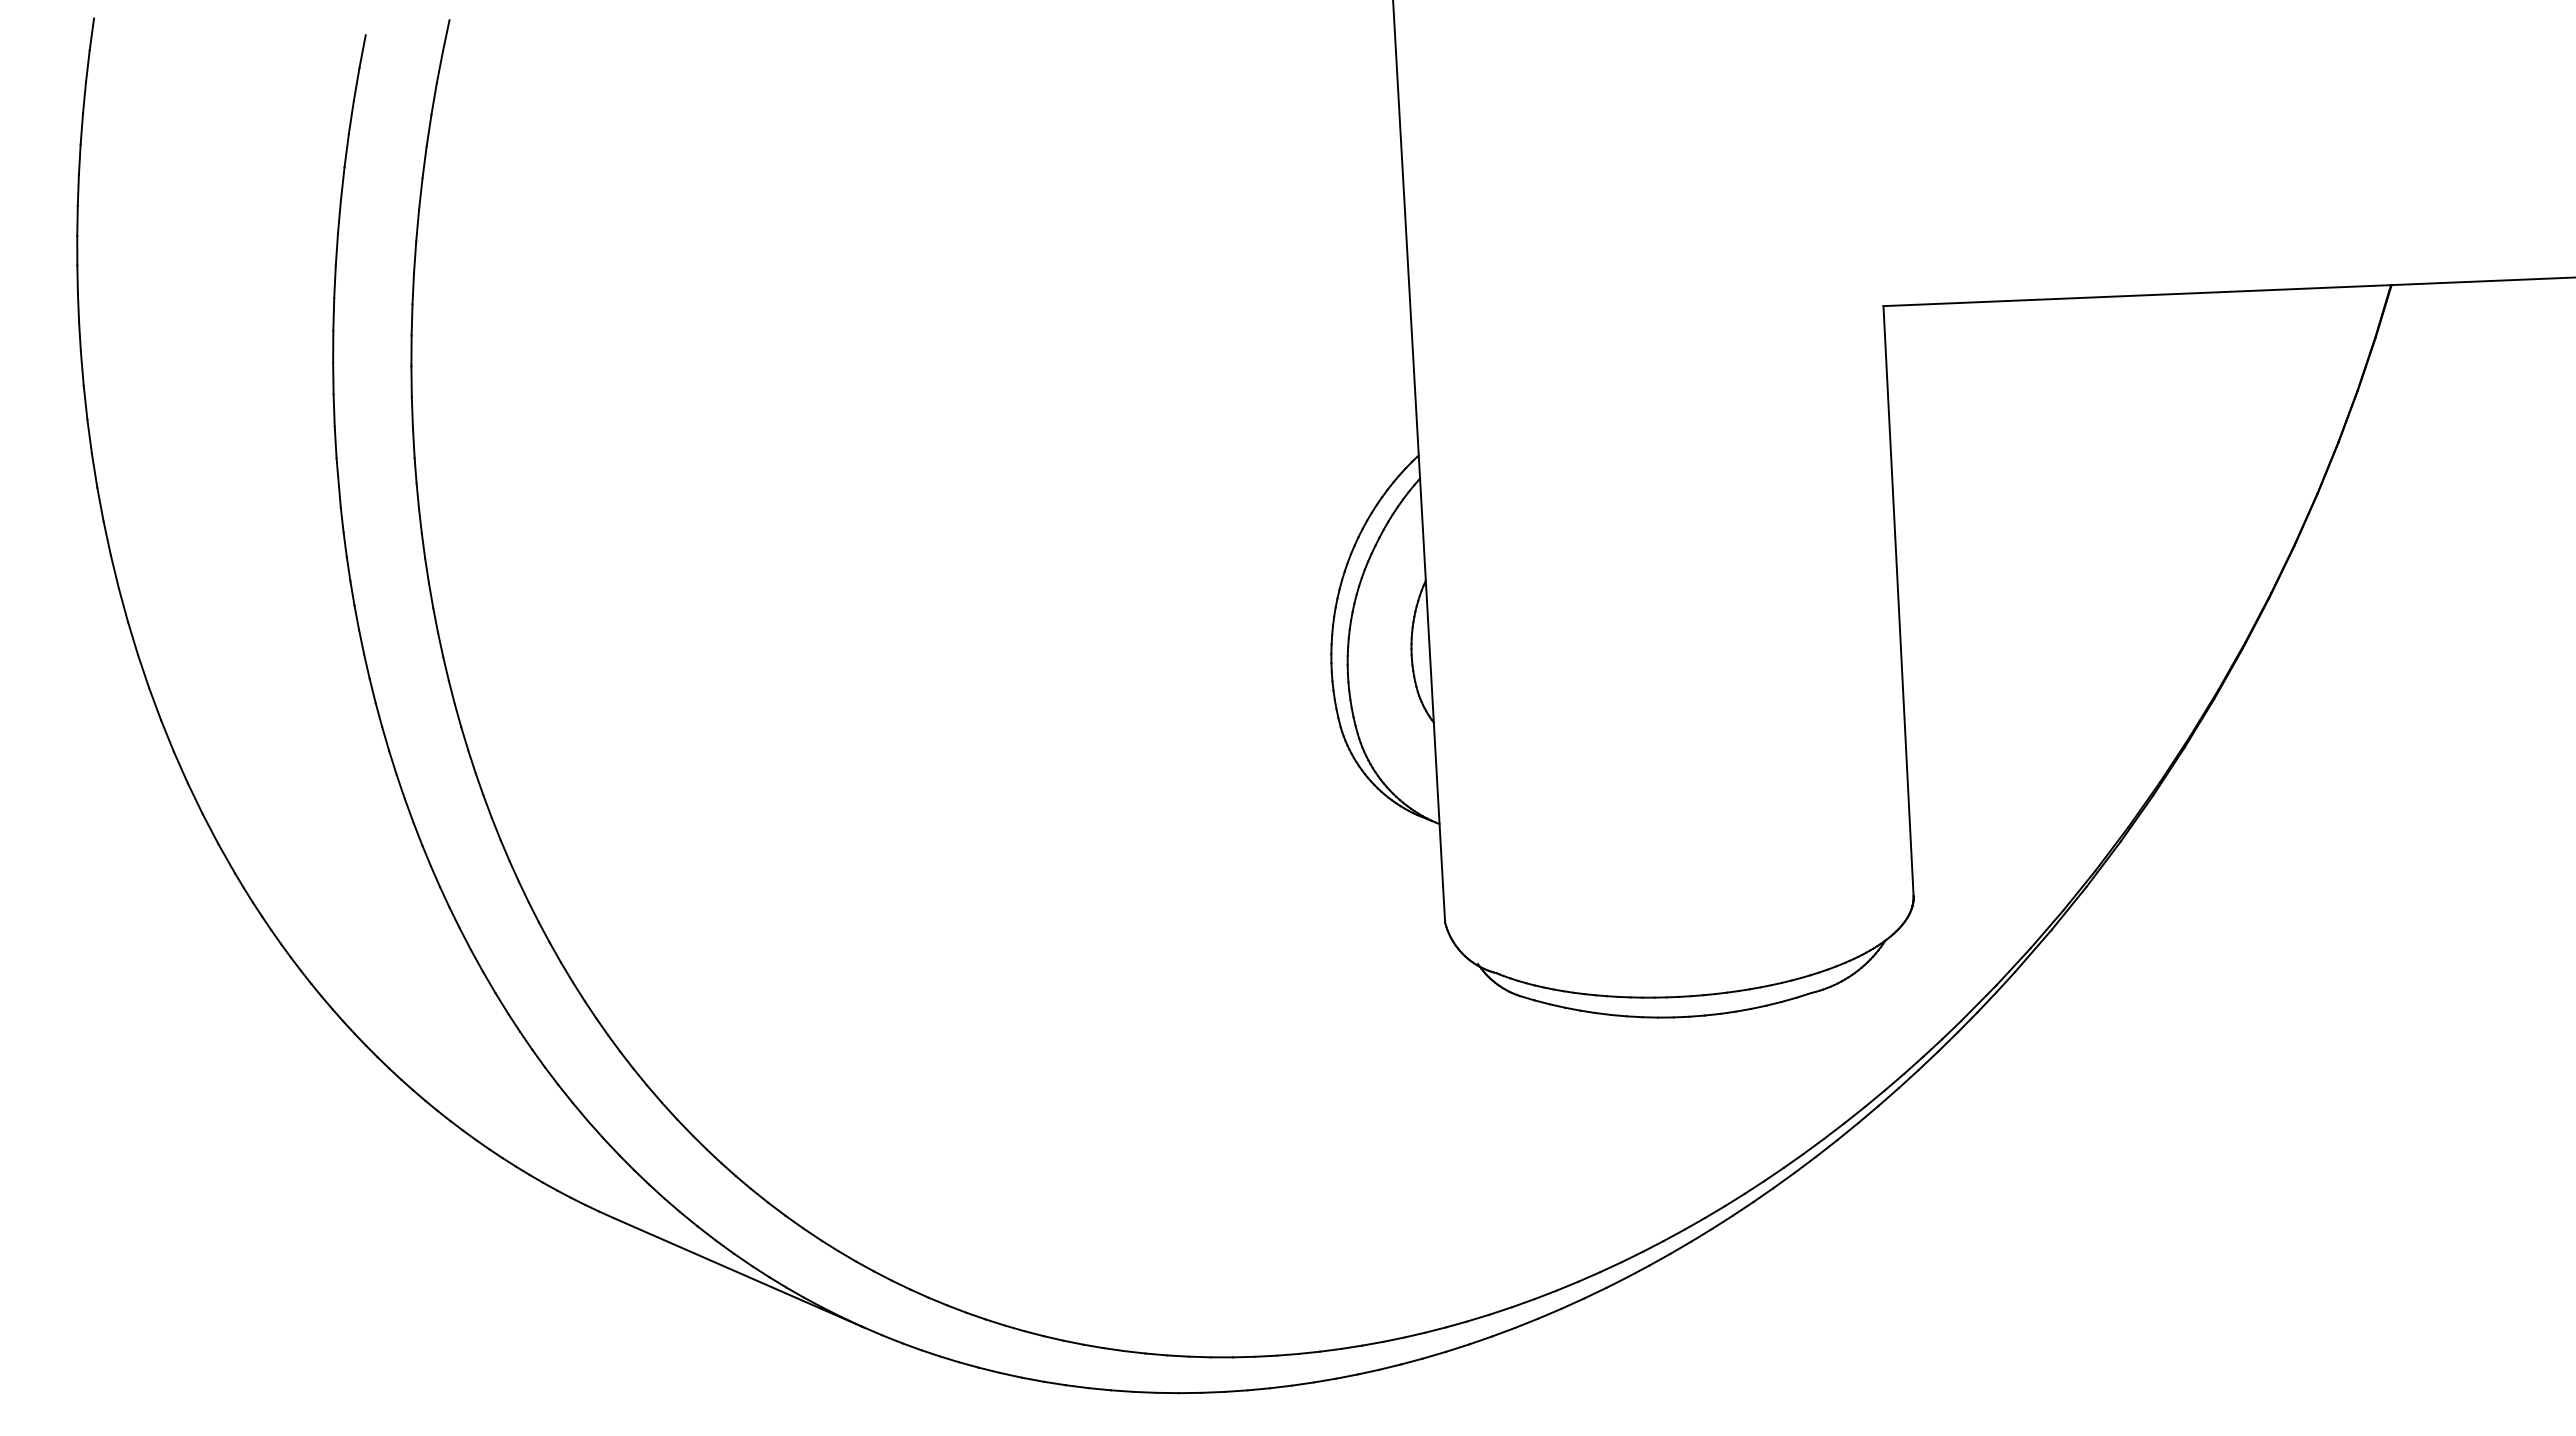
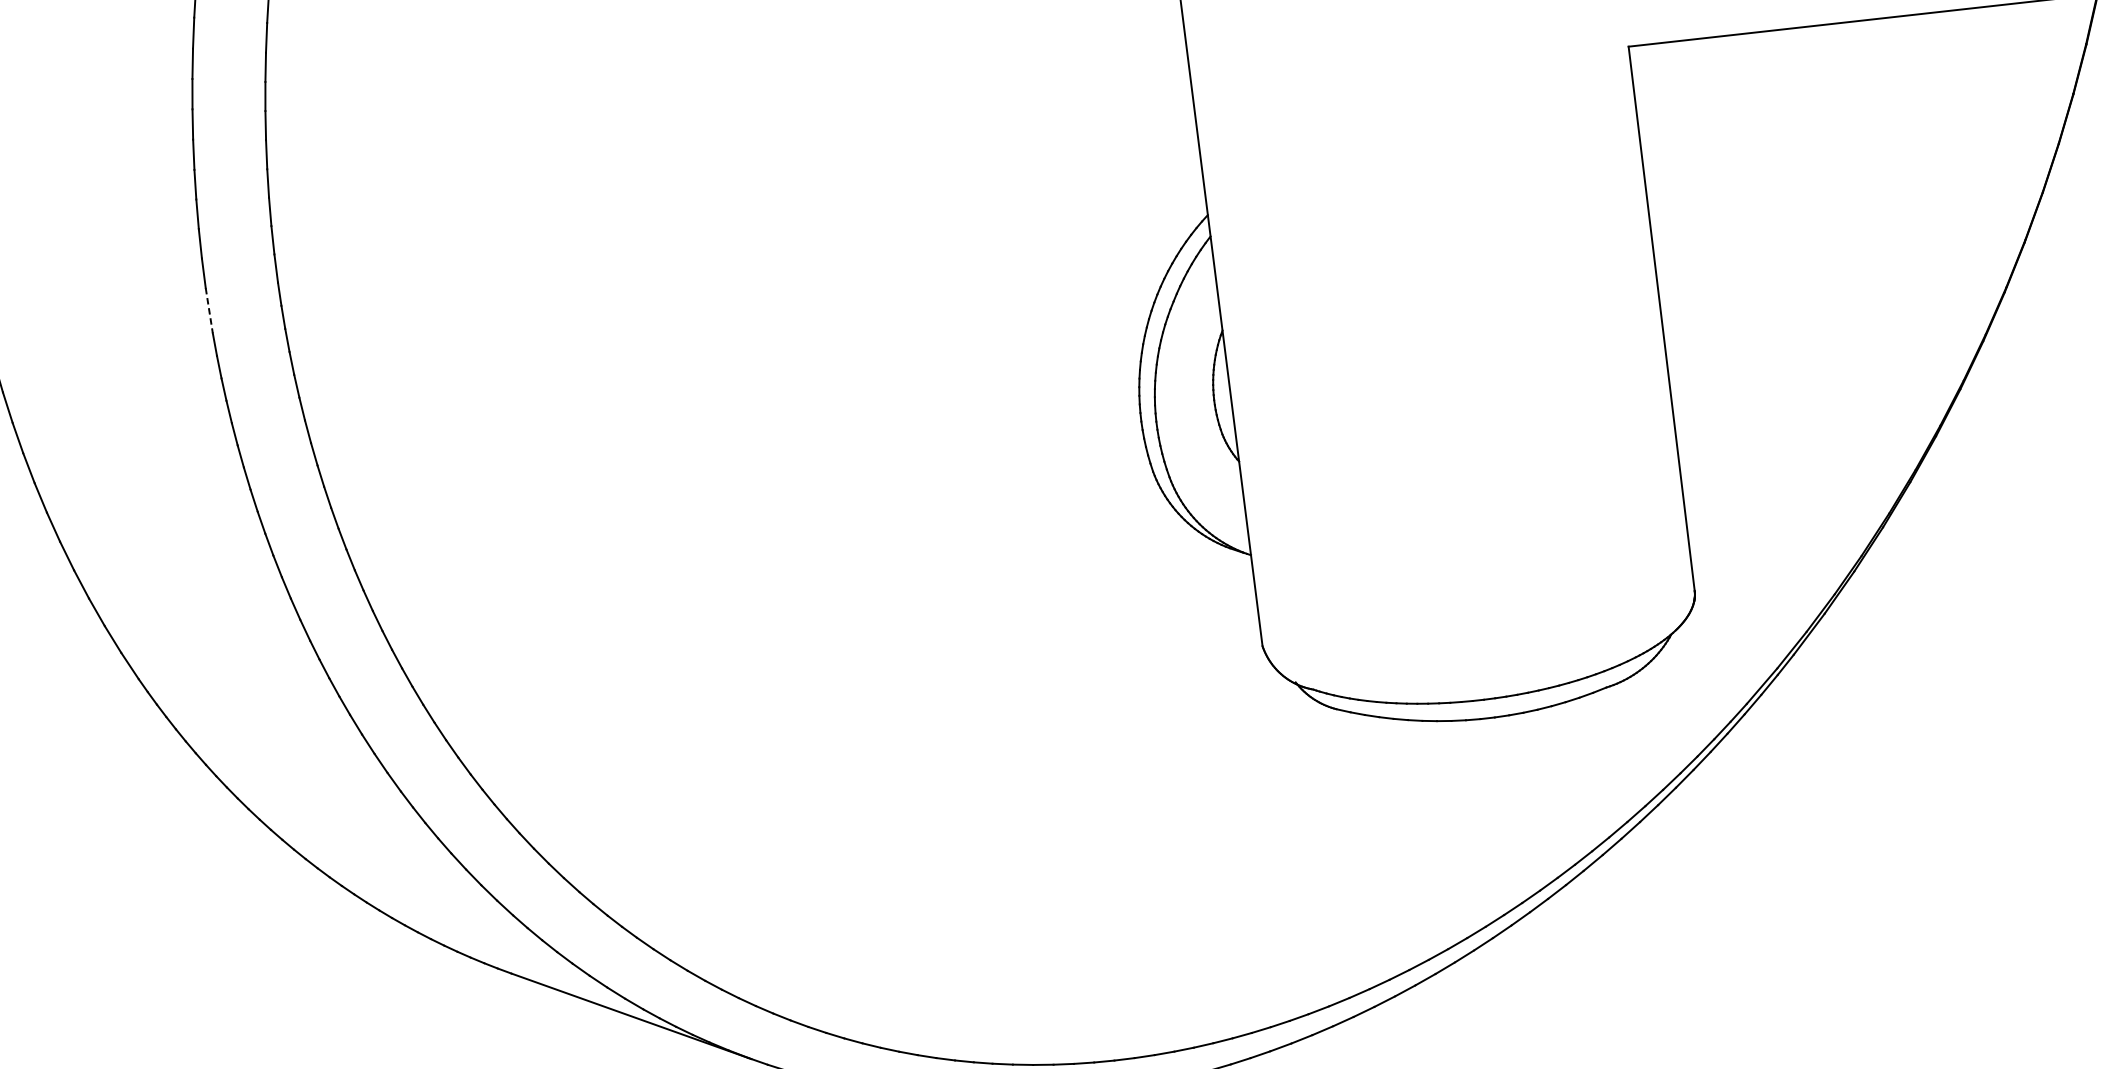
line: (338, 483) -> (209, 311), solid -> dashed

